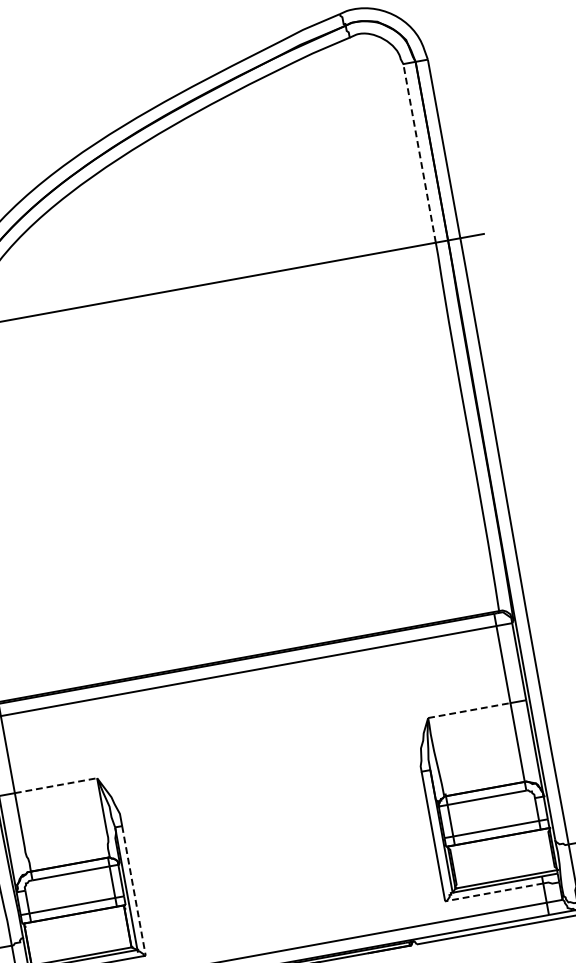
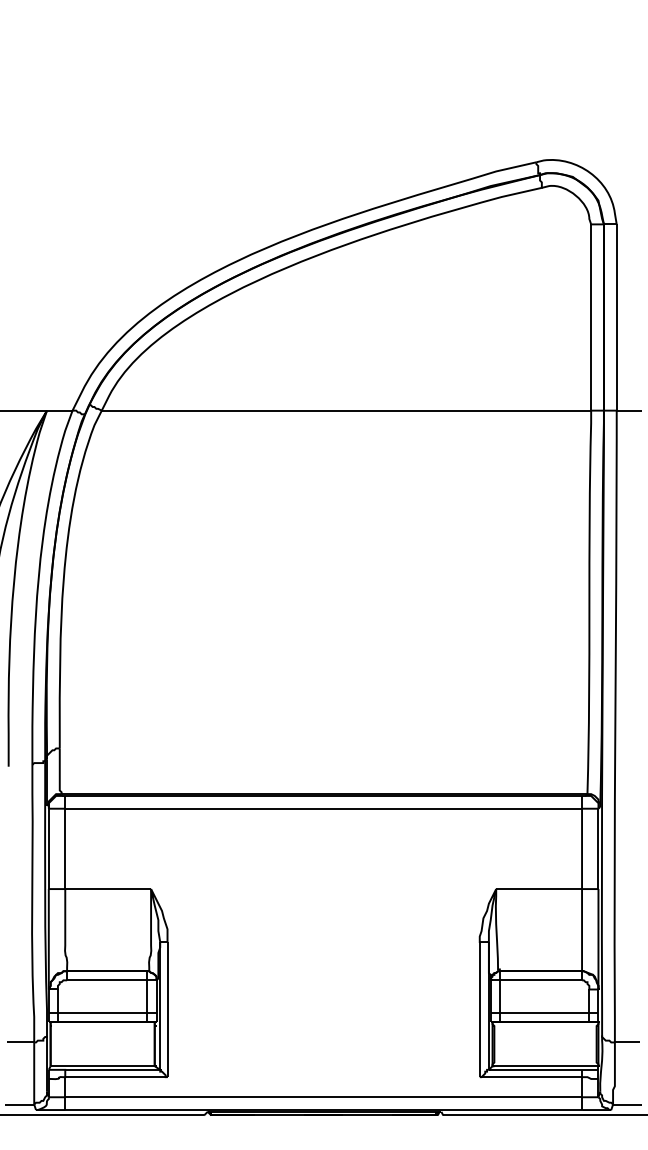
line: (419, 153) -> (591, 317), dashed -> solid
line: (469, 710) -> (539, 889), dashed -> solid
line: (56, 786) -> (108, 889), dashed -> solid
line: (133, 890) -> (167, 1009), dashed -> solid
line: (493, 892) -> (530, 1077), dashed -> solid

